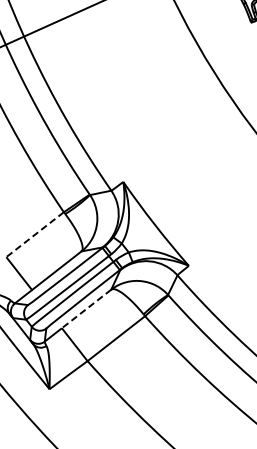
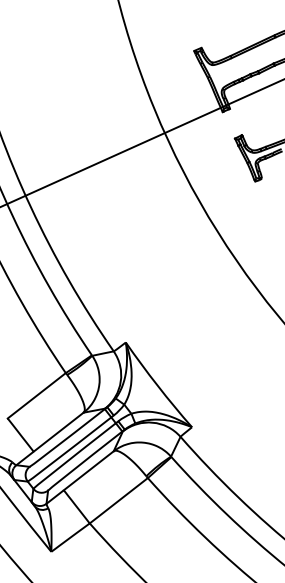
line: (34, 234) -> (36, 395), dashed -> solid
line: (86, 308) -> (88, 470), dashed -> solid

